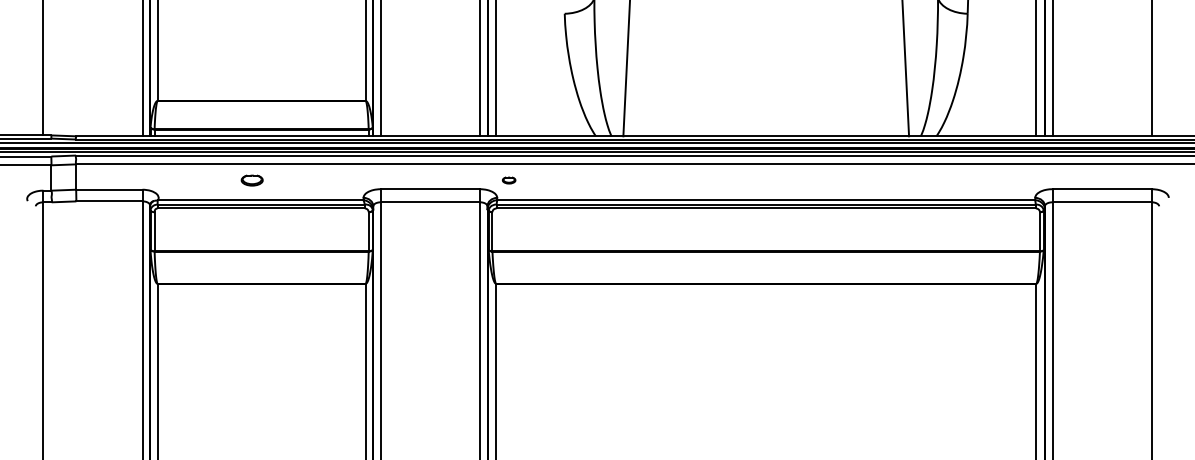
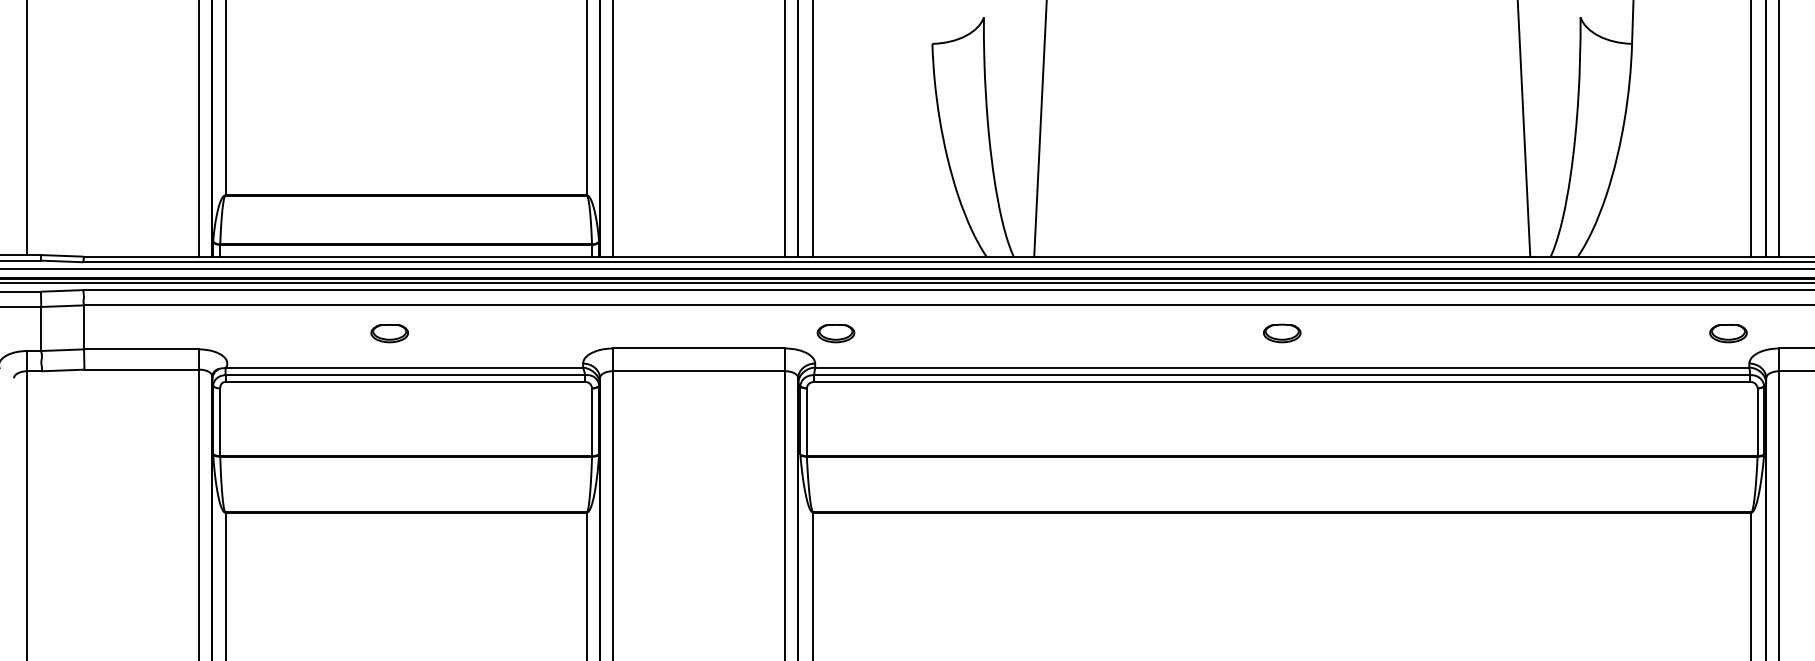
part: (508, 180) -> (834, 333), size x1.67
part: (765, 180) -> (1280, 333), added
part: (1022, 180) -> (1727, 333), added

